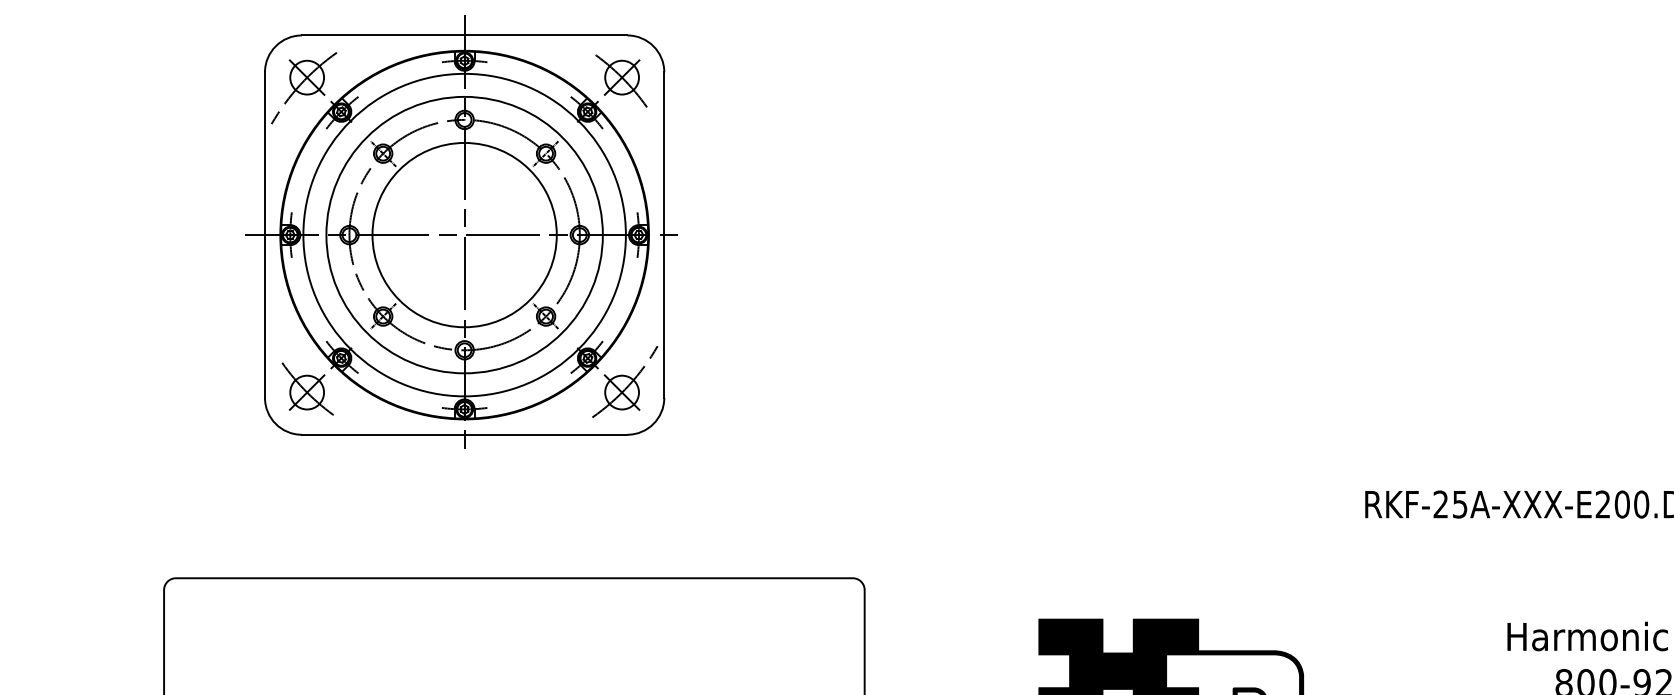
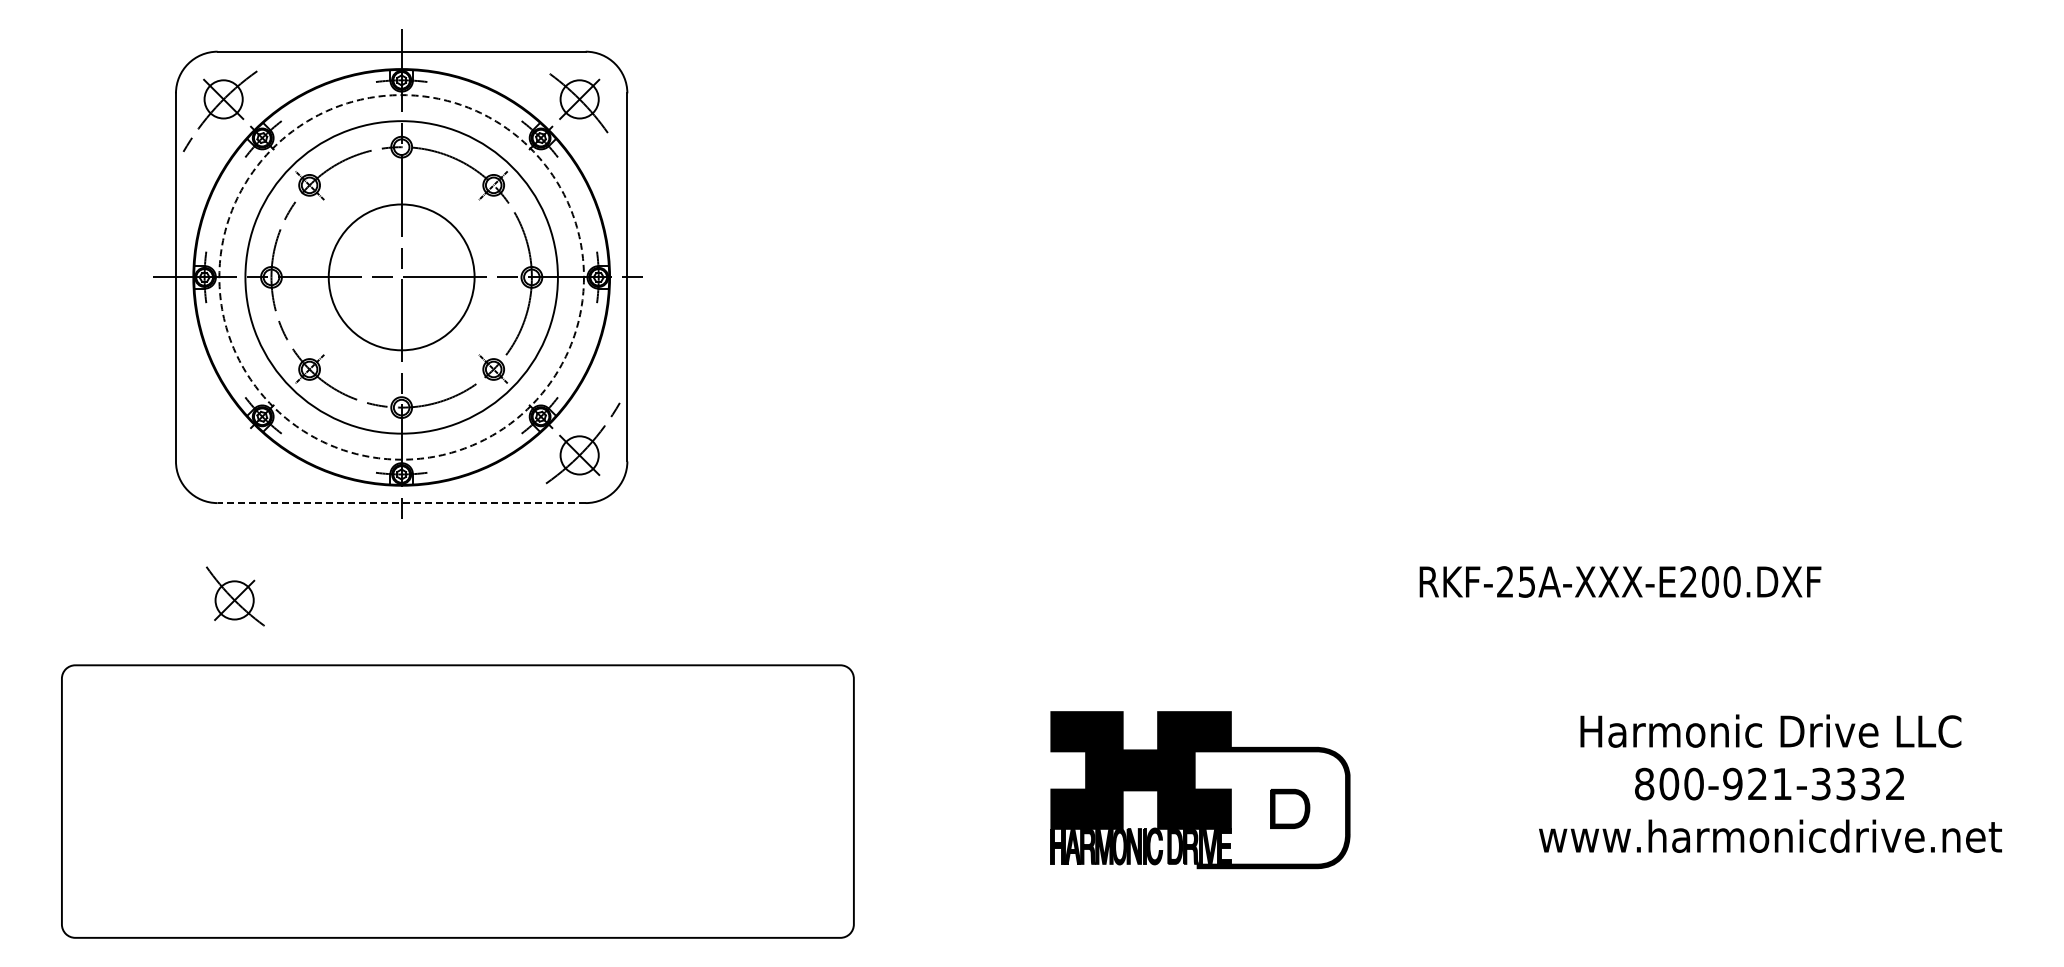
circle: (464, 235) -> (401, 277), size x0.7
circle: (464, 235) -> (401, 277), solid -> dashed
part: (307, 389) -> (235, 596), moved
line: (464, 435) -> (401, 503), solid -> dashed

